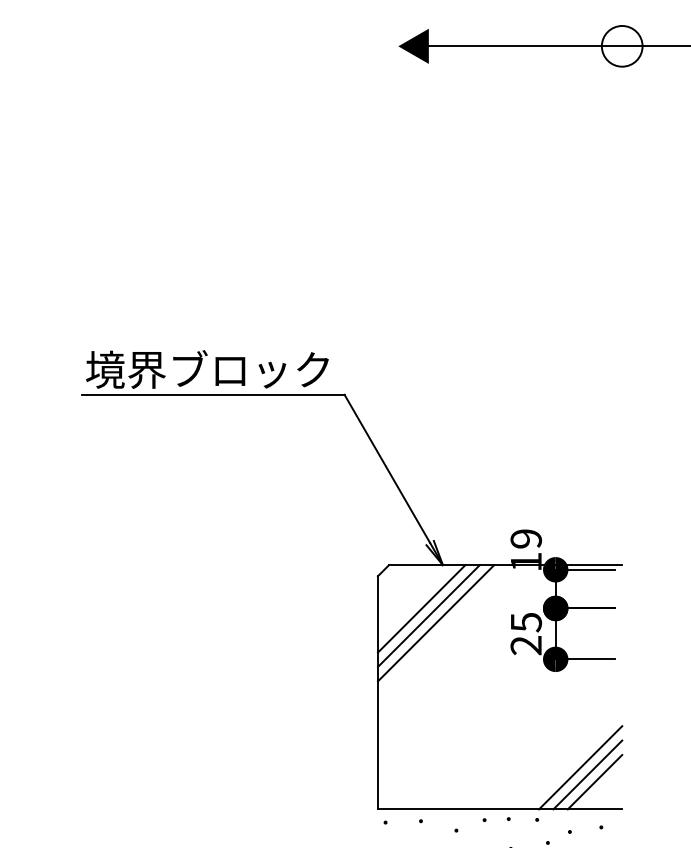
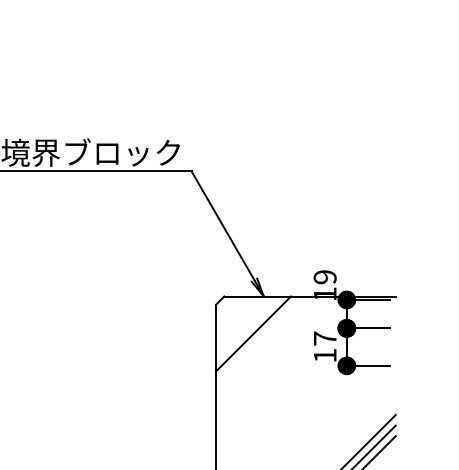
line: (421, 608) -> (248, 328), removed
line: (435, 623) -> (258, 339), removed
text: (526, 633) -> (325, 346), 25 -> 17

